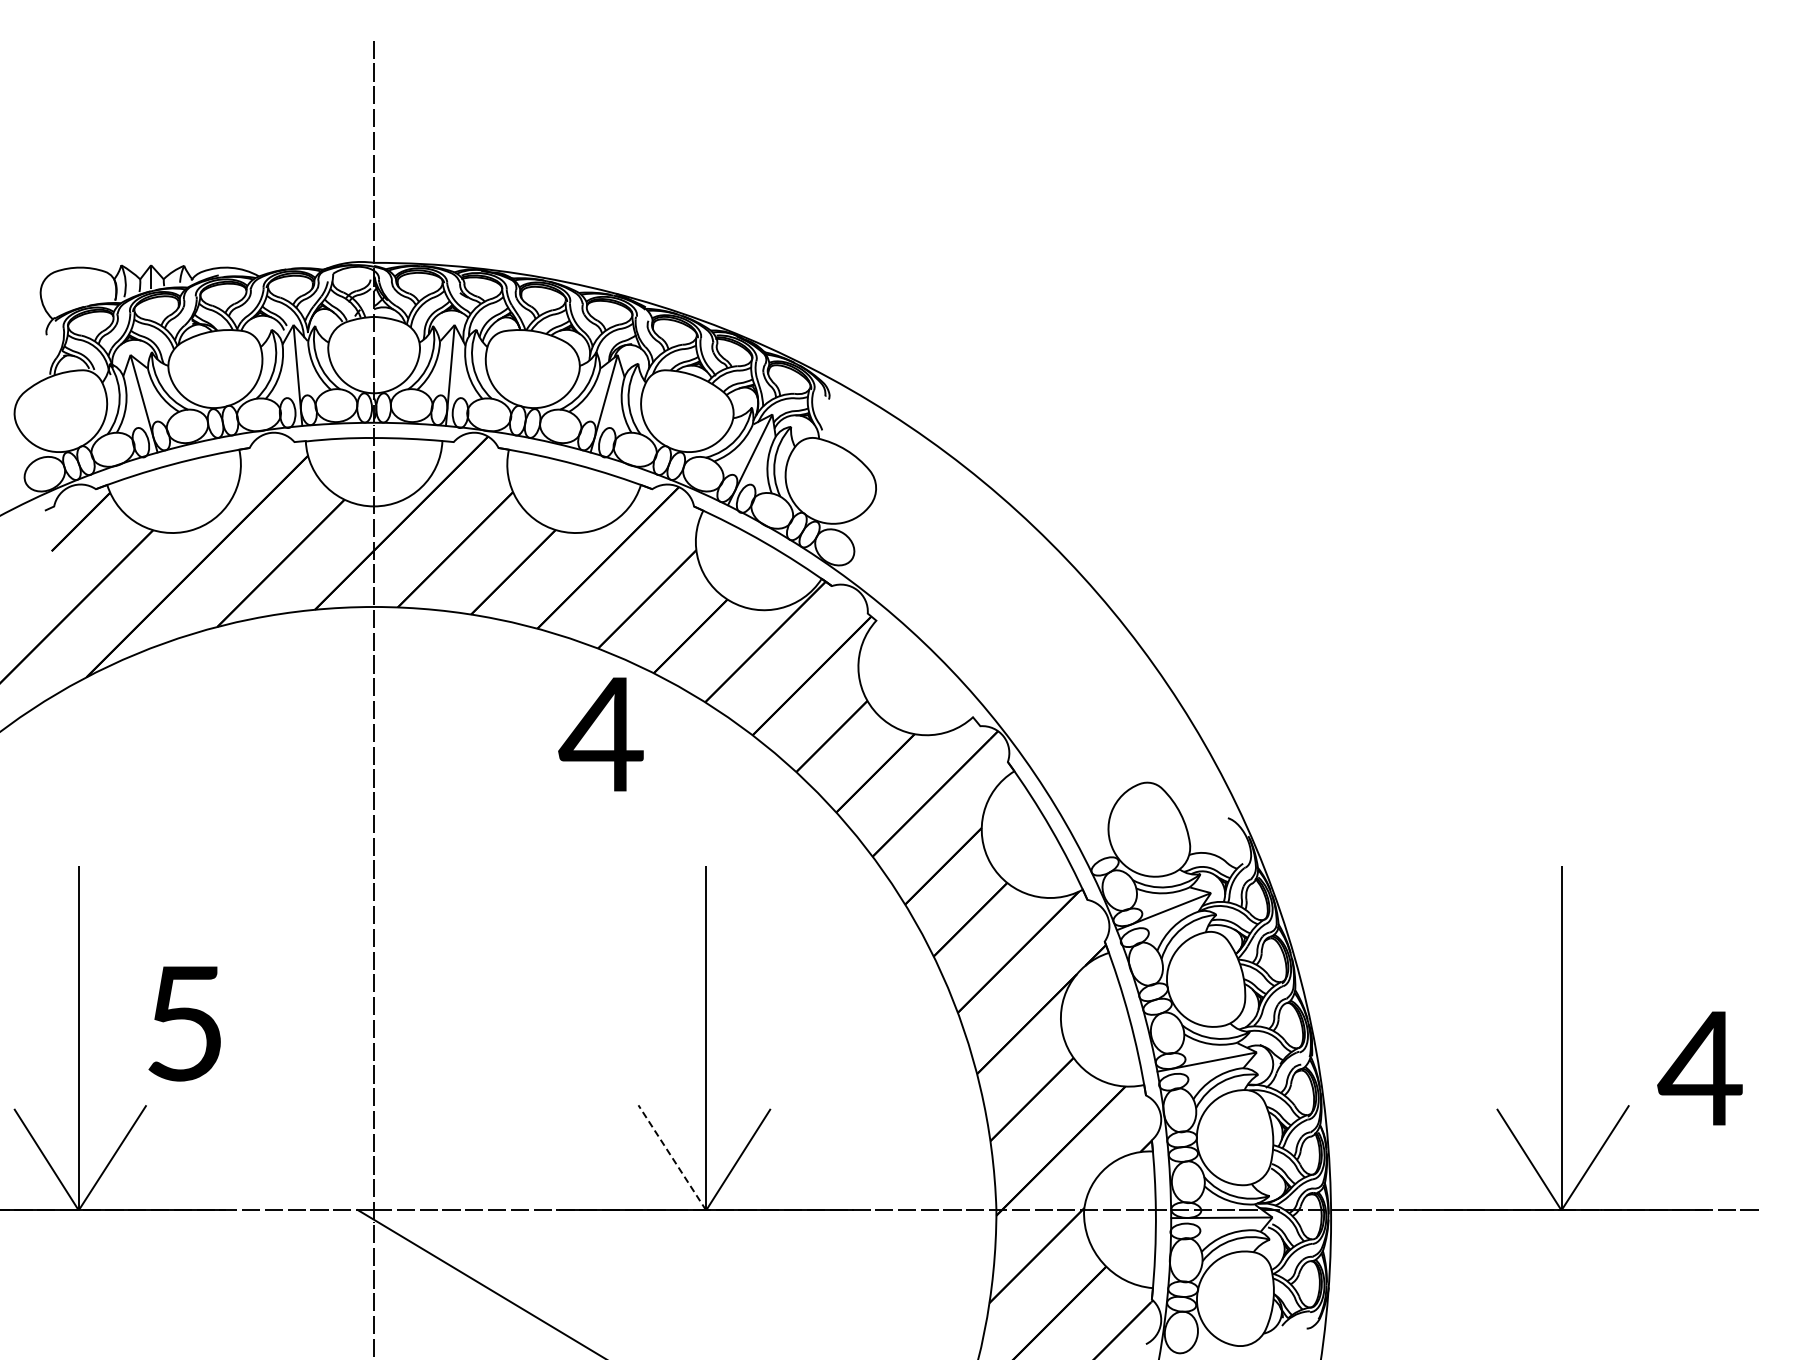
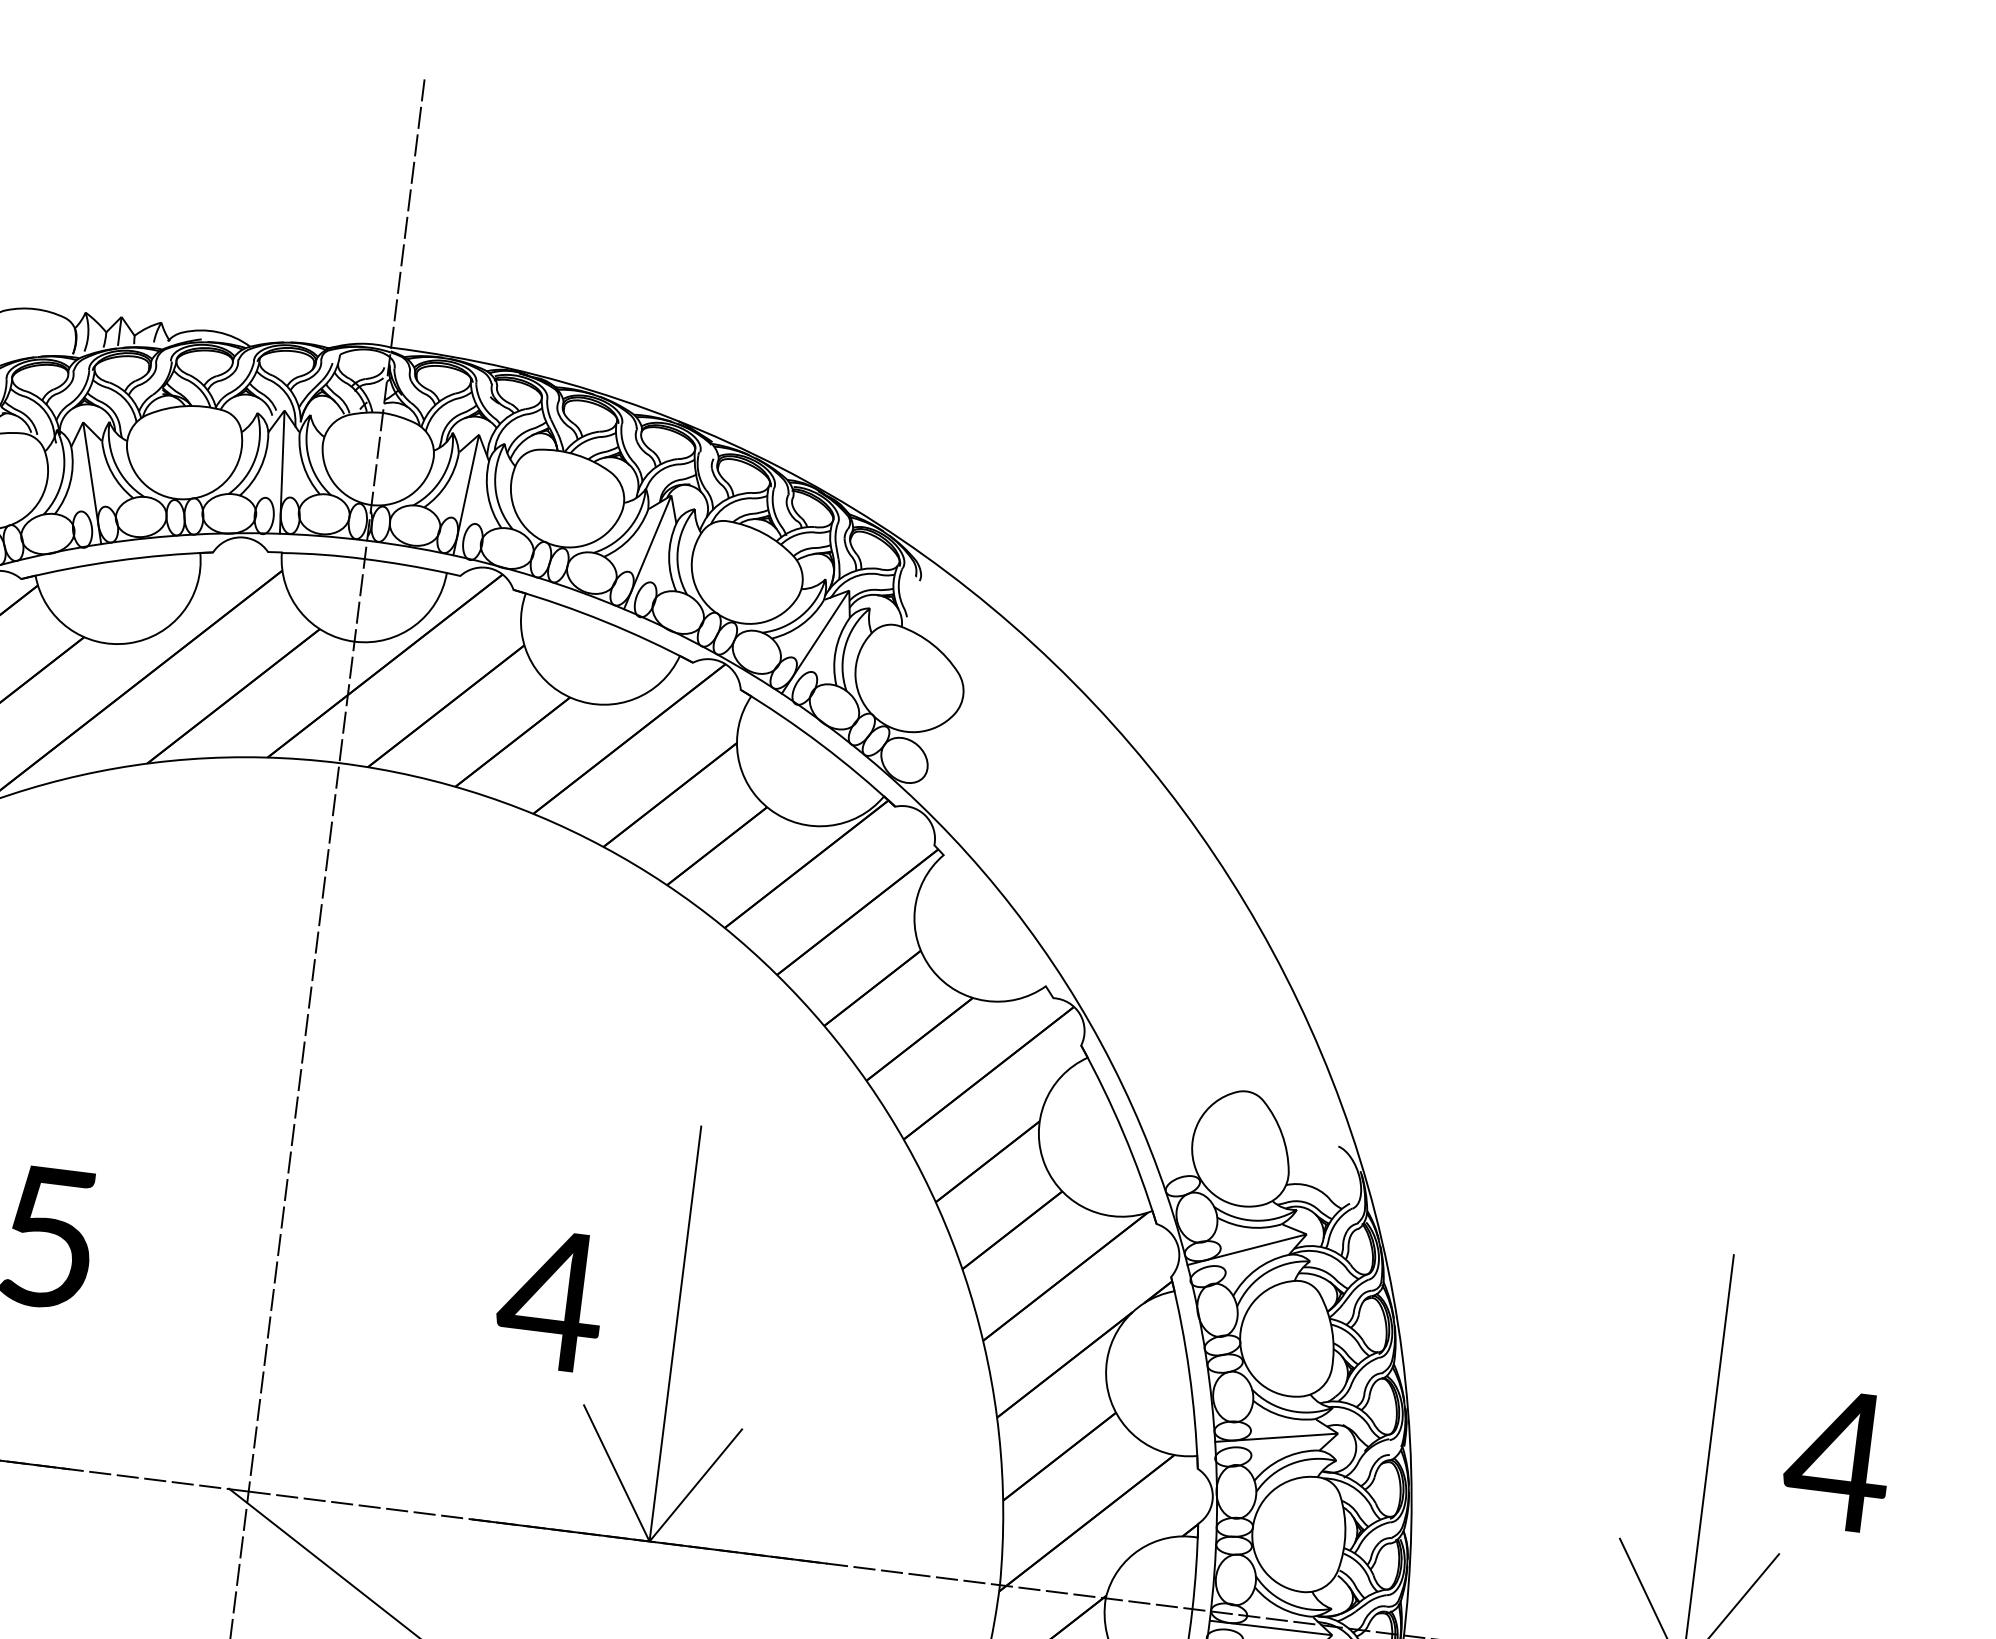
text: (600, 734) -> (550, 1299), moved
text: (1699, 1068) -> (1837, 1460), moved
line: (672, 1157) -> (616, 1472), dashed -> solid

